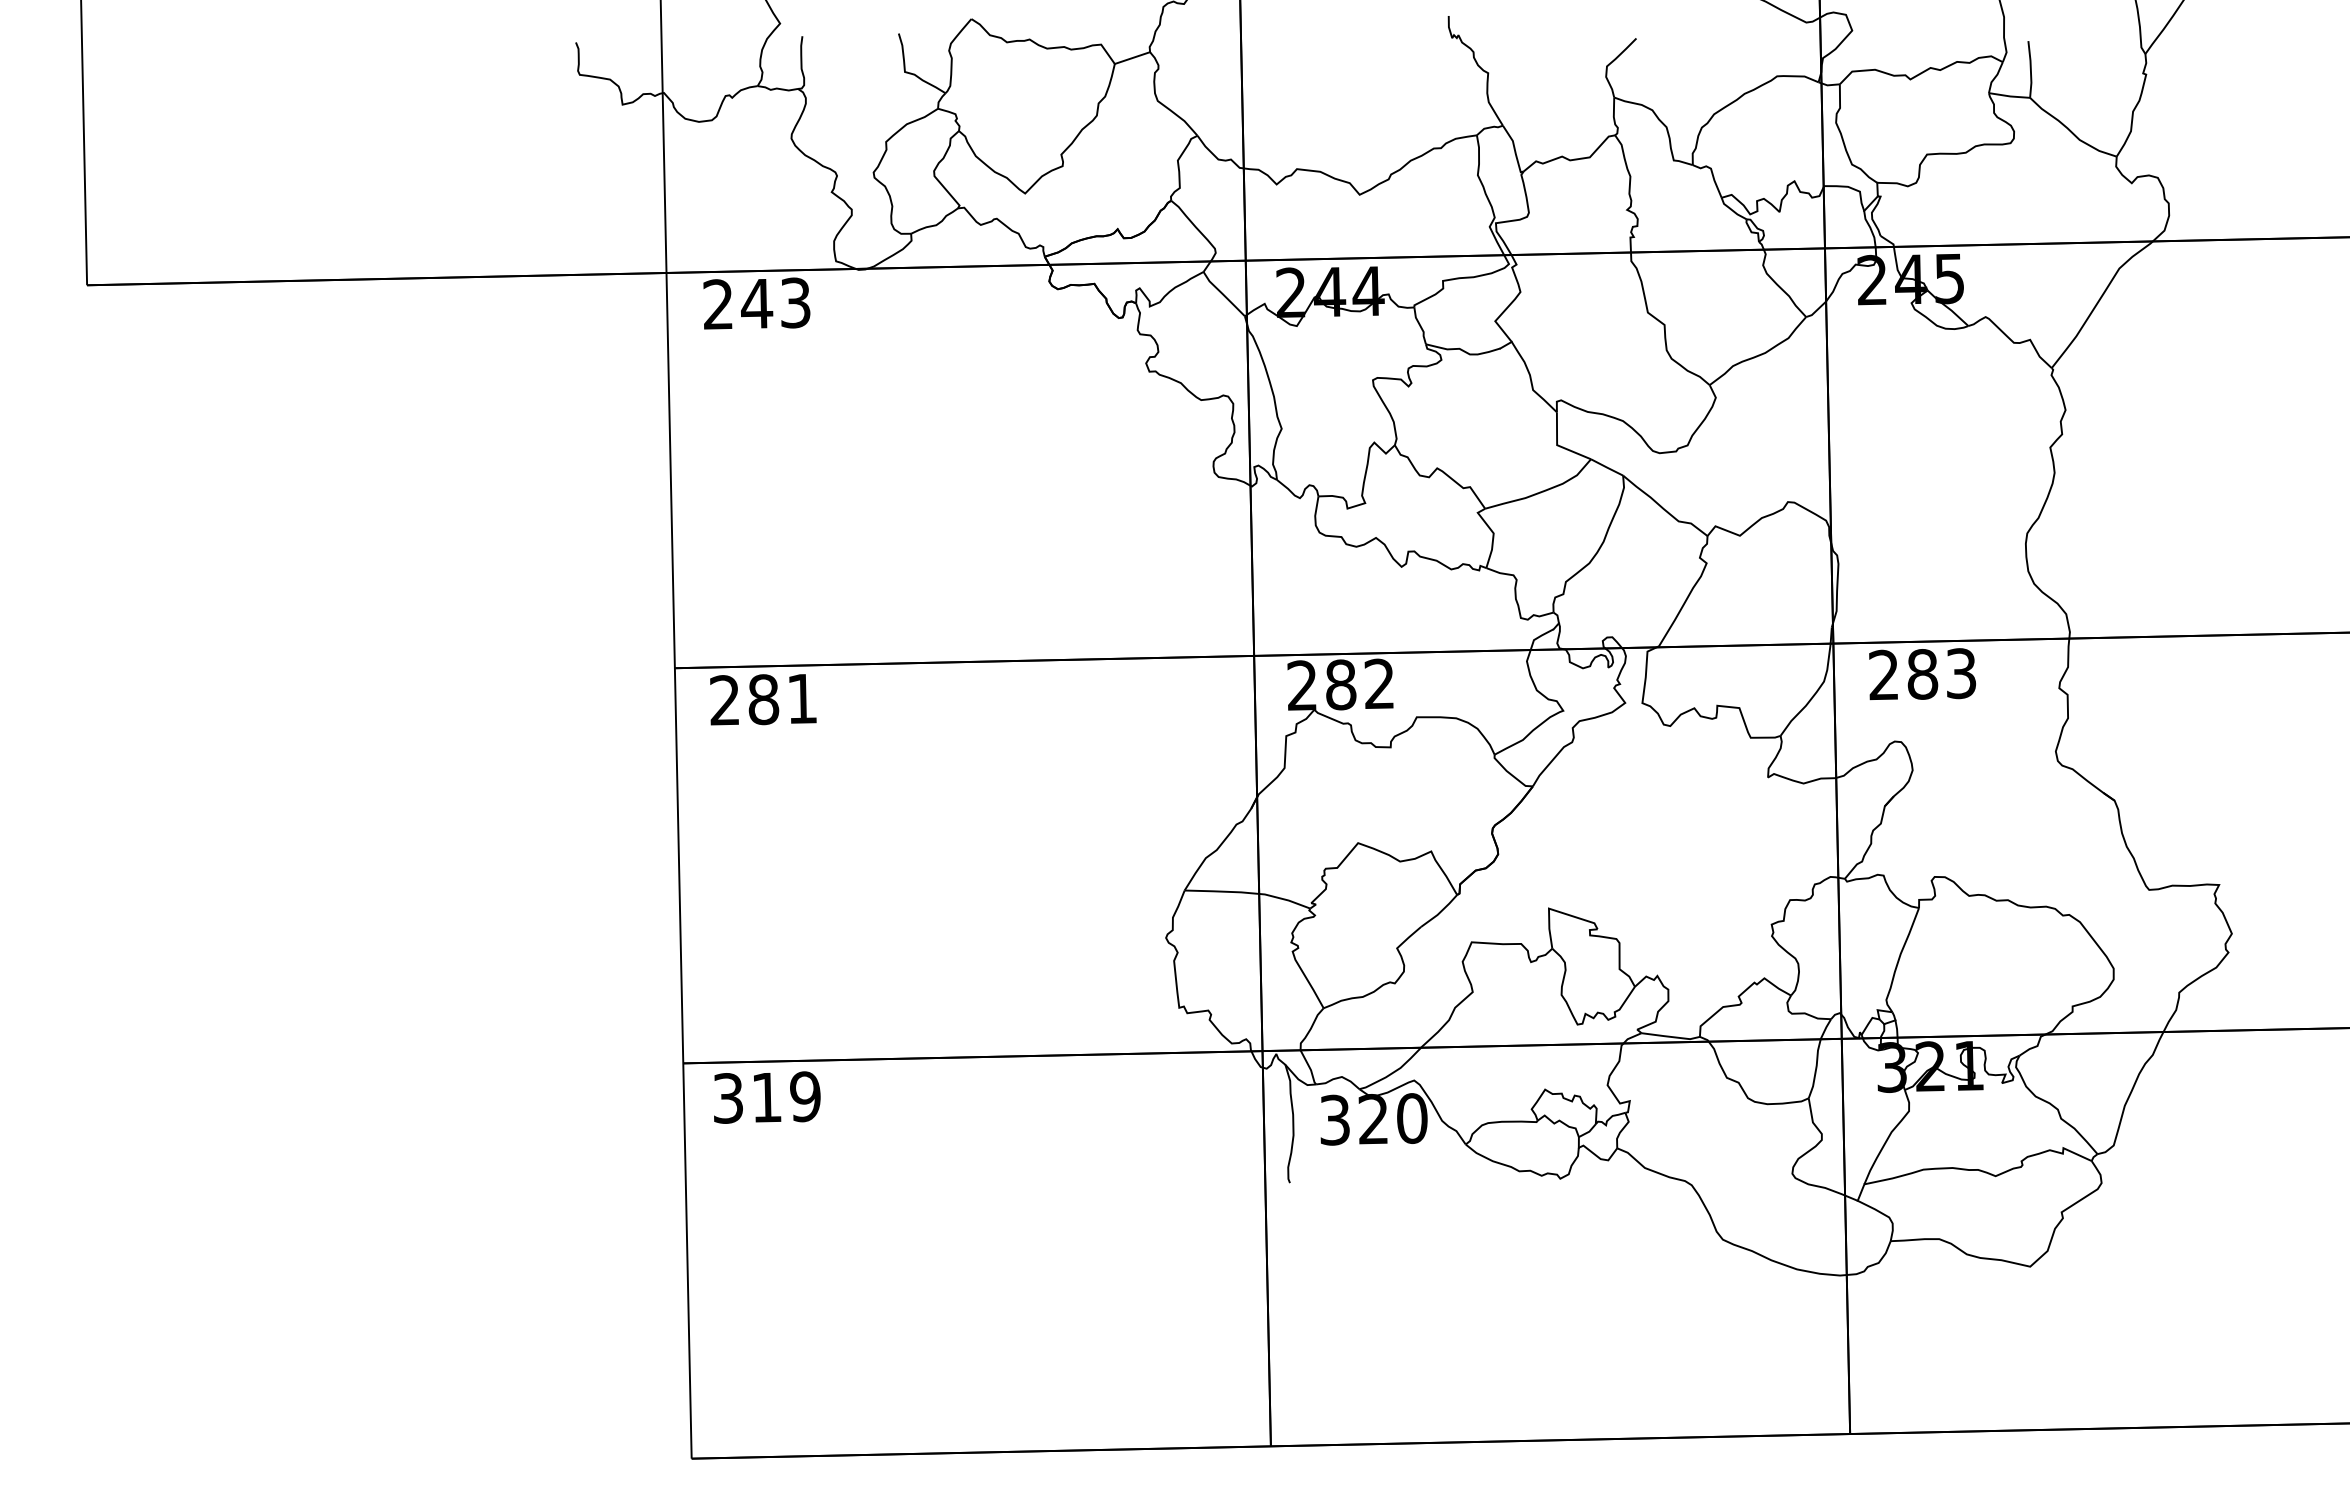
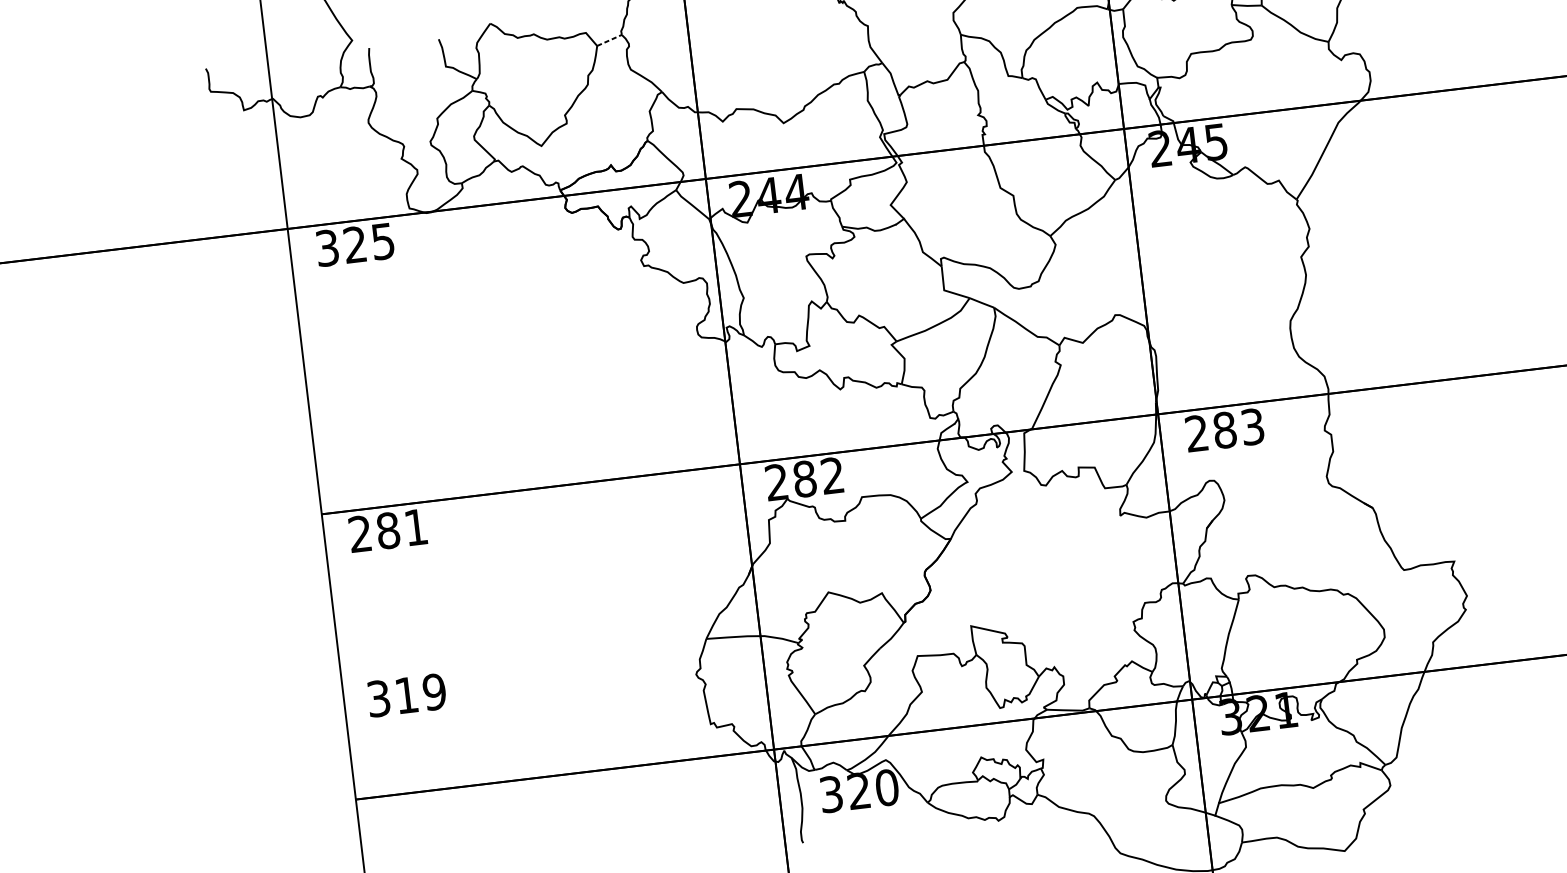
line: (1132, 58) -> (609, 40), solid -> dashed
text: (756, 303) -> (354, 244), 243 -> 325
text: (767, 1097) -> (407, 695), moved

